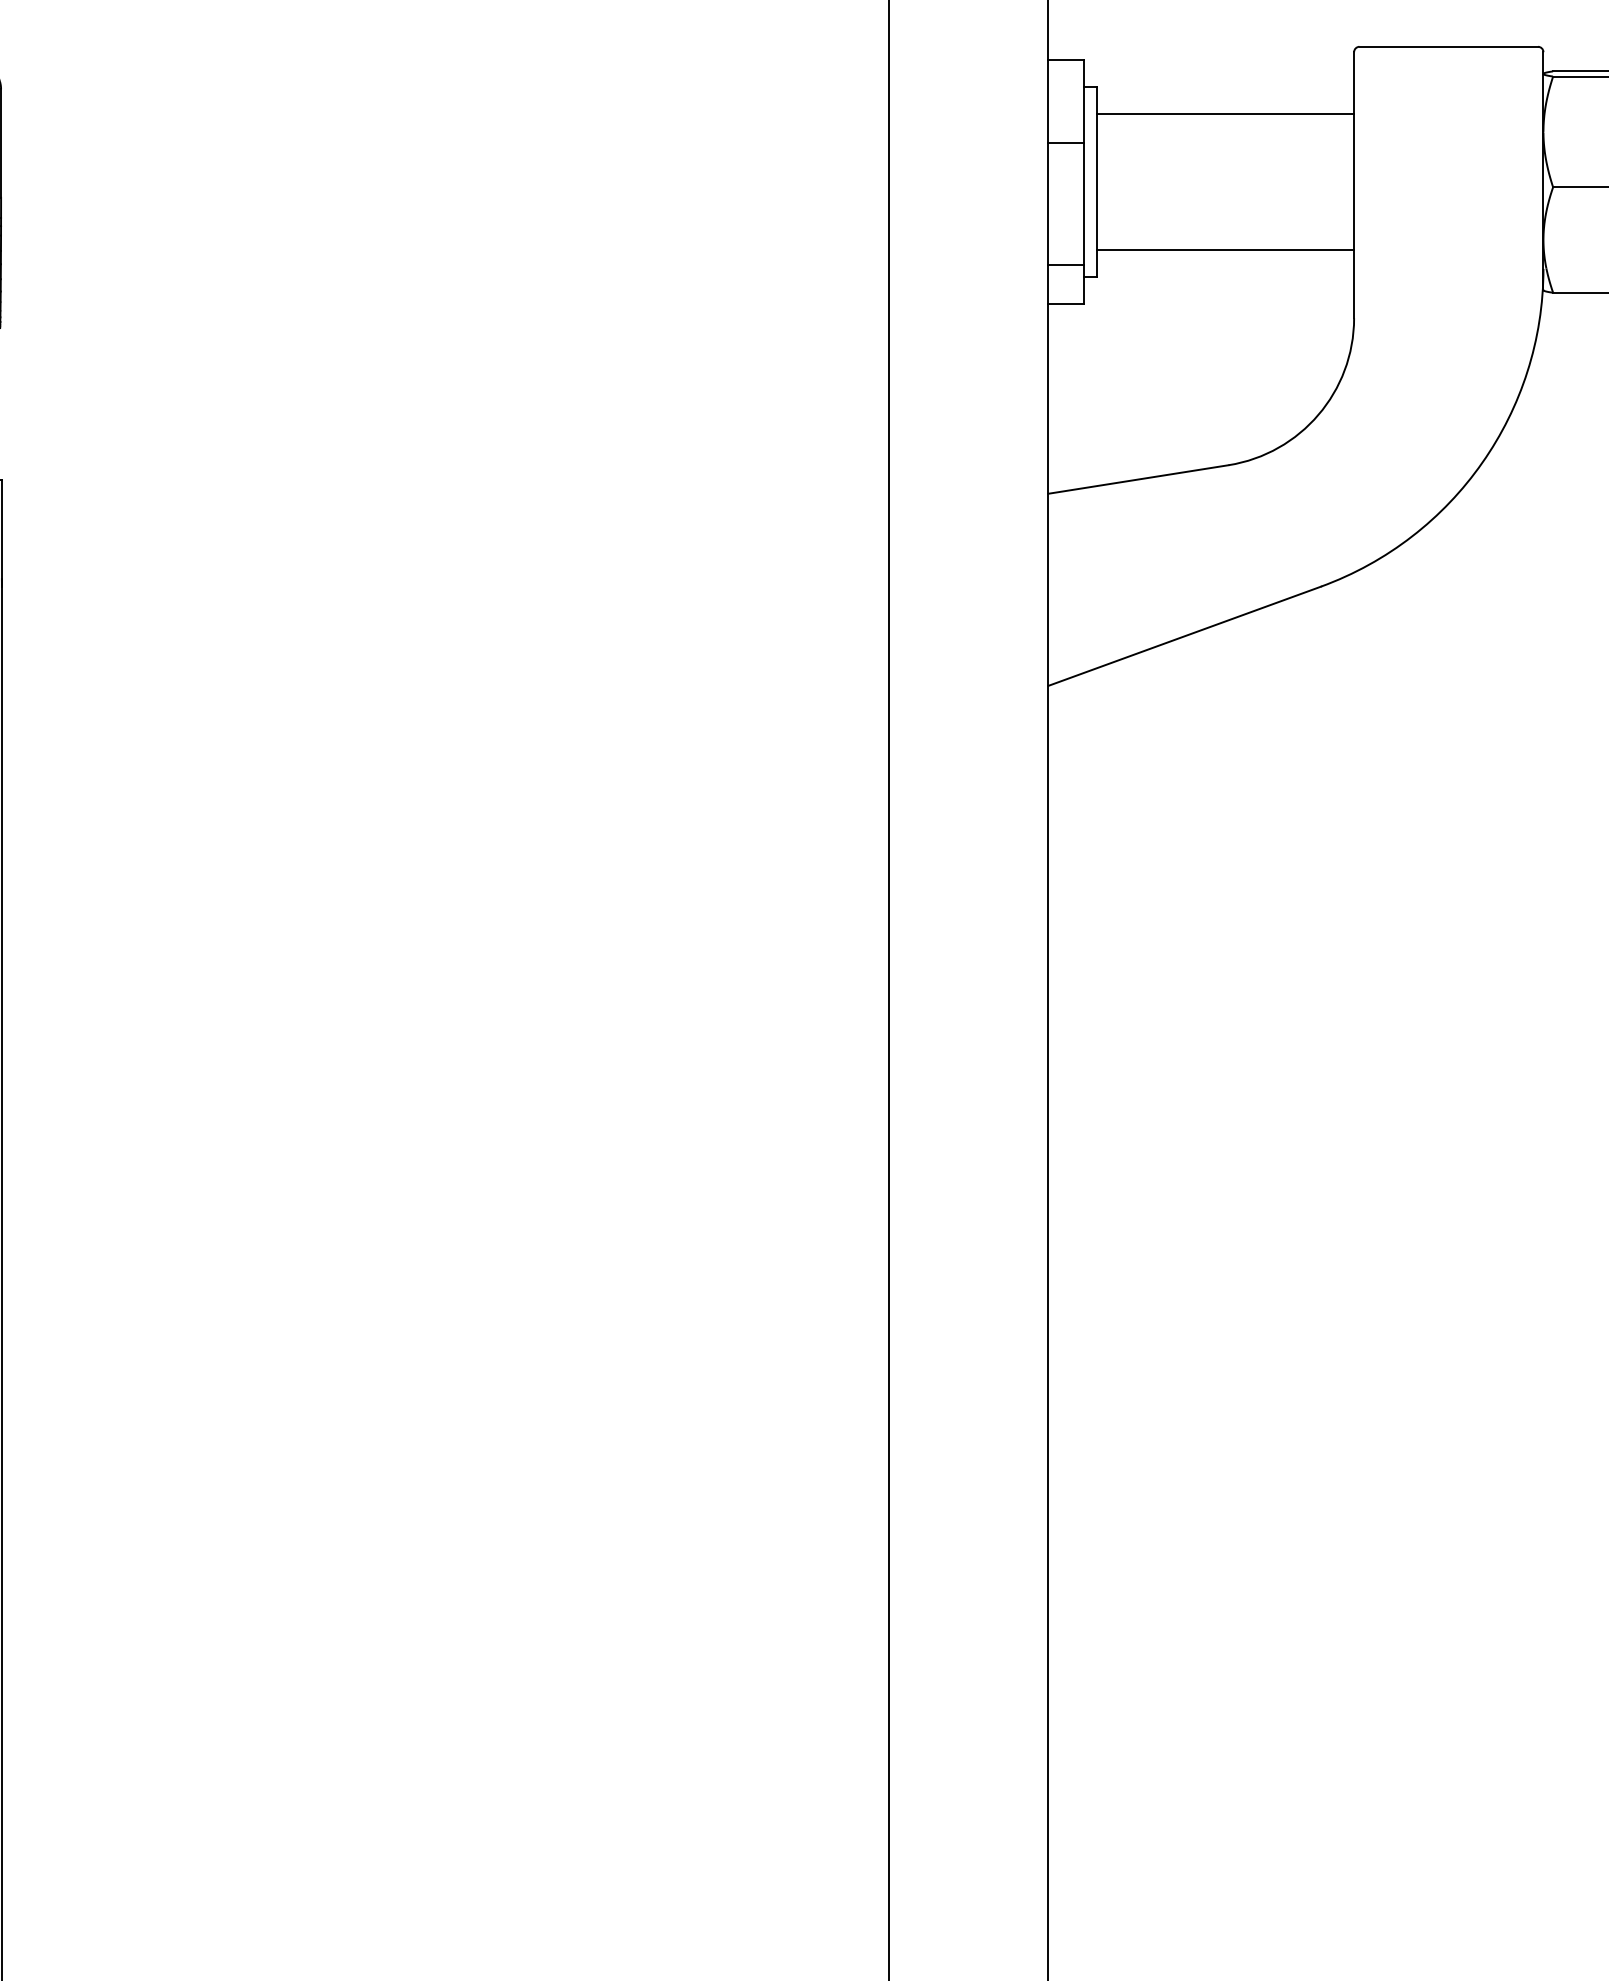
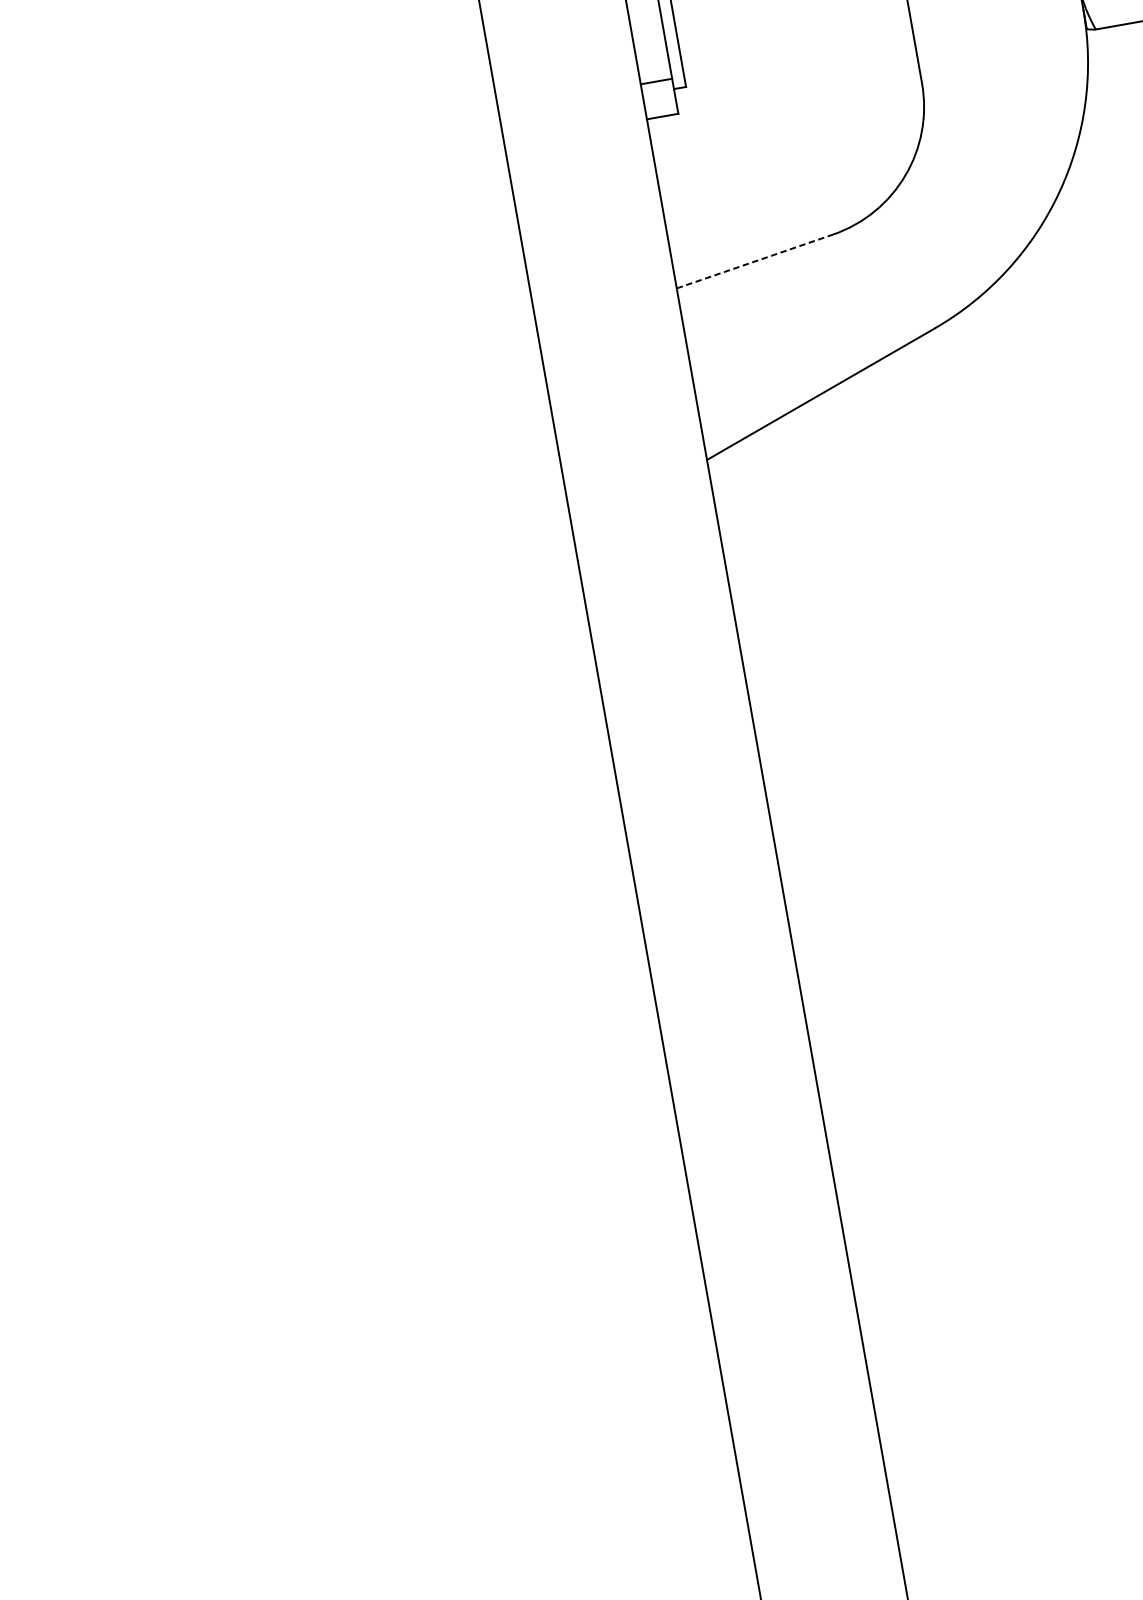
line: (1225, 249) -> (796, 42), removed
line: (1139, 479) -> (755, 261), solid -> dashed

